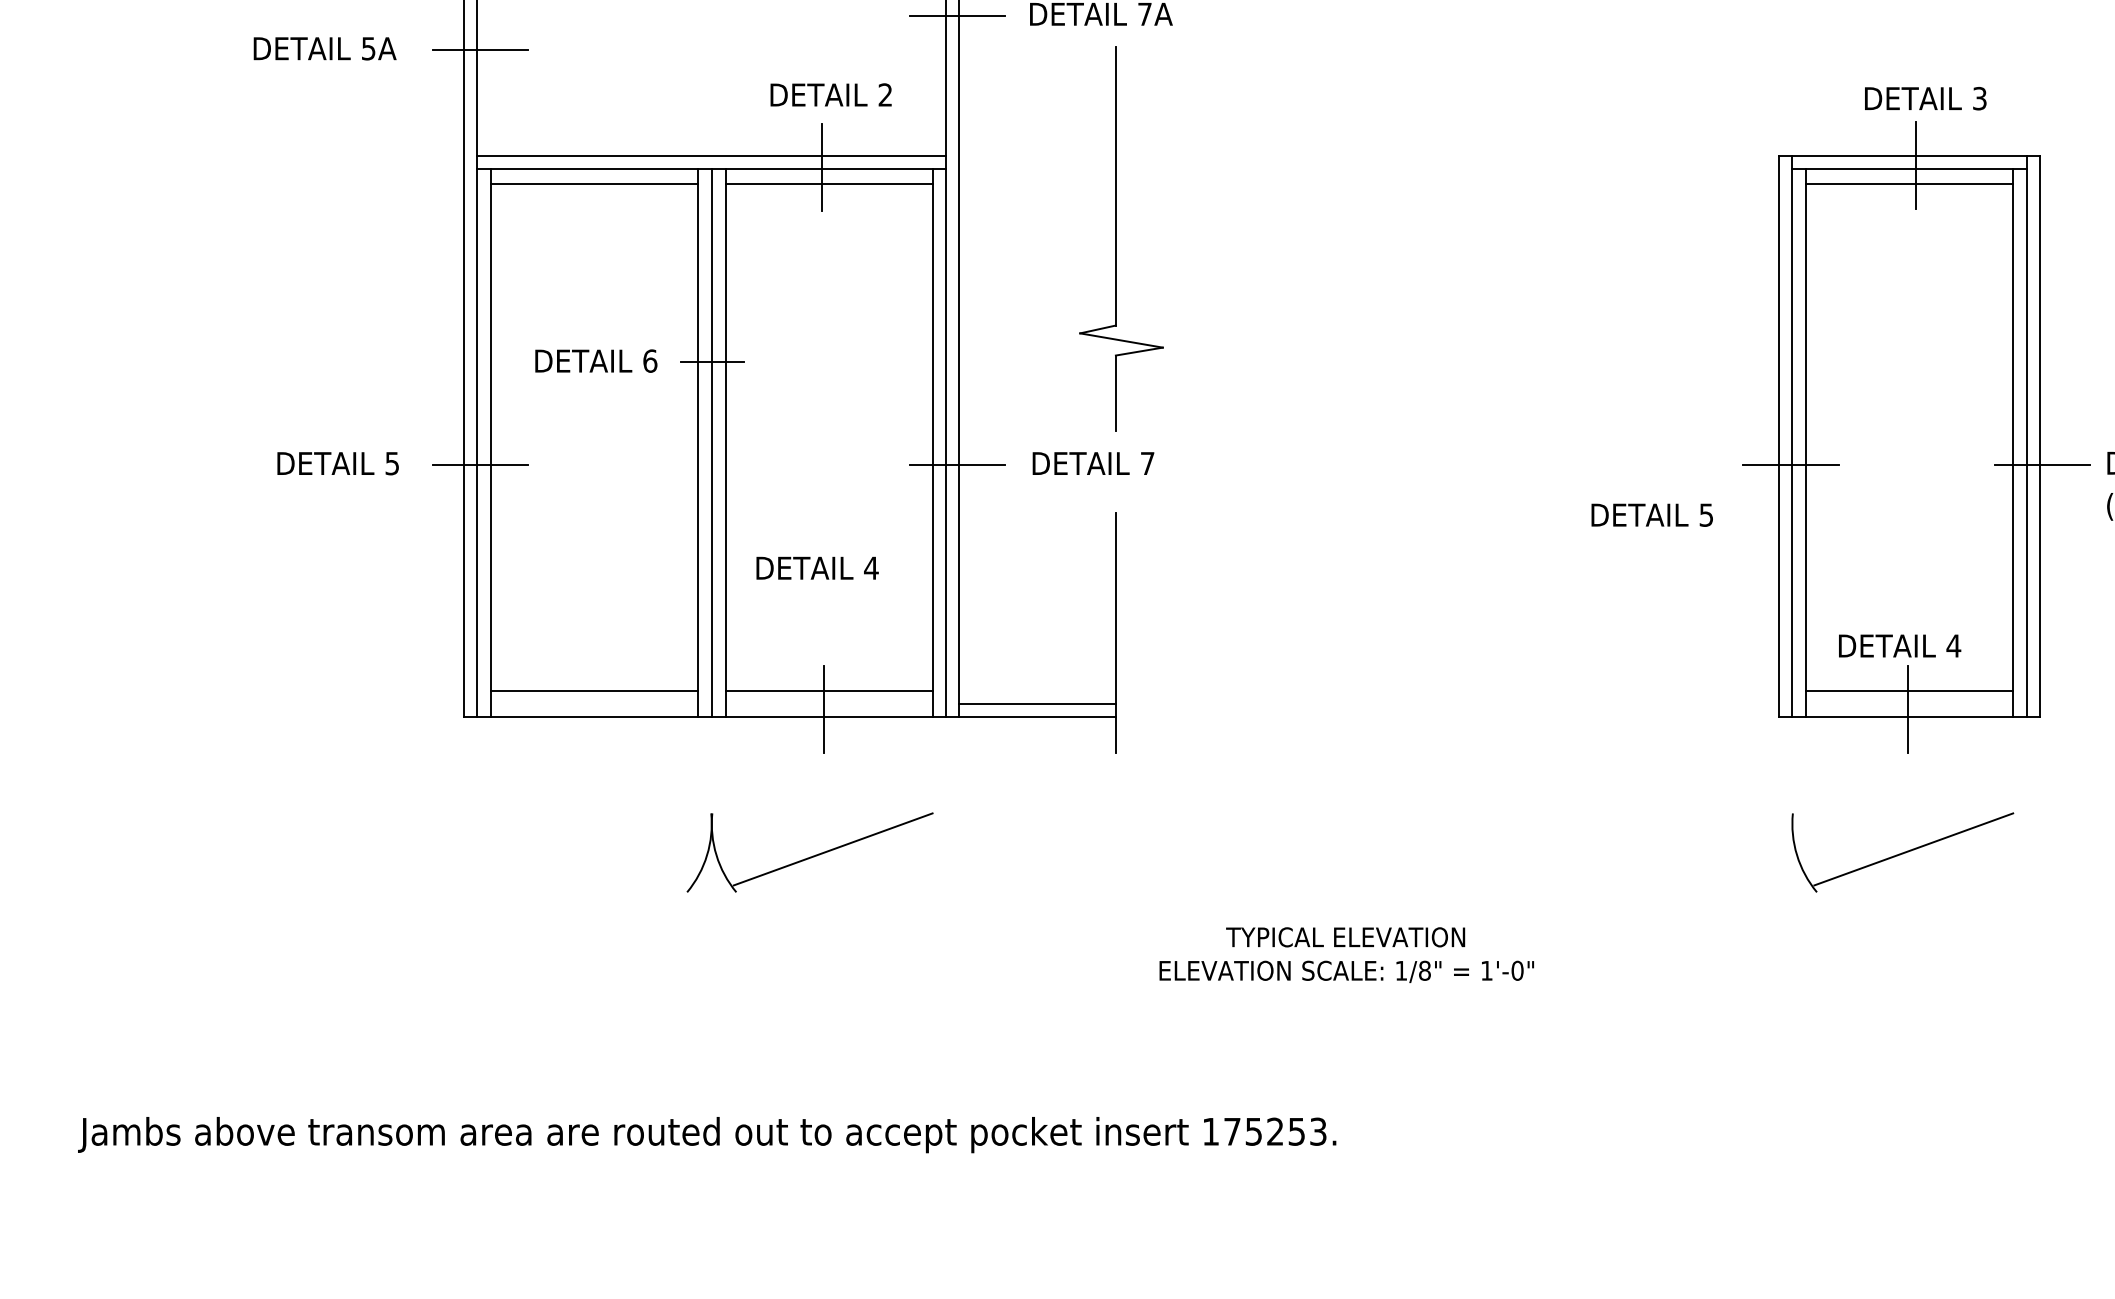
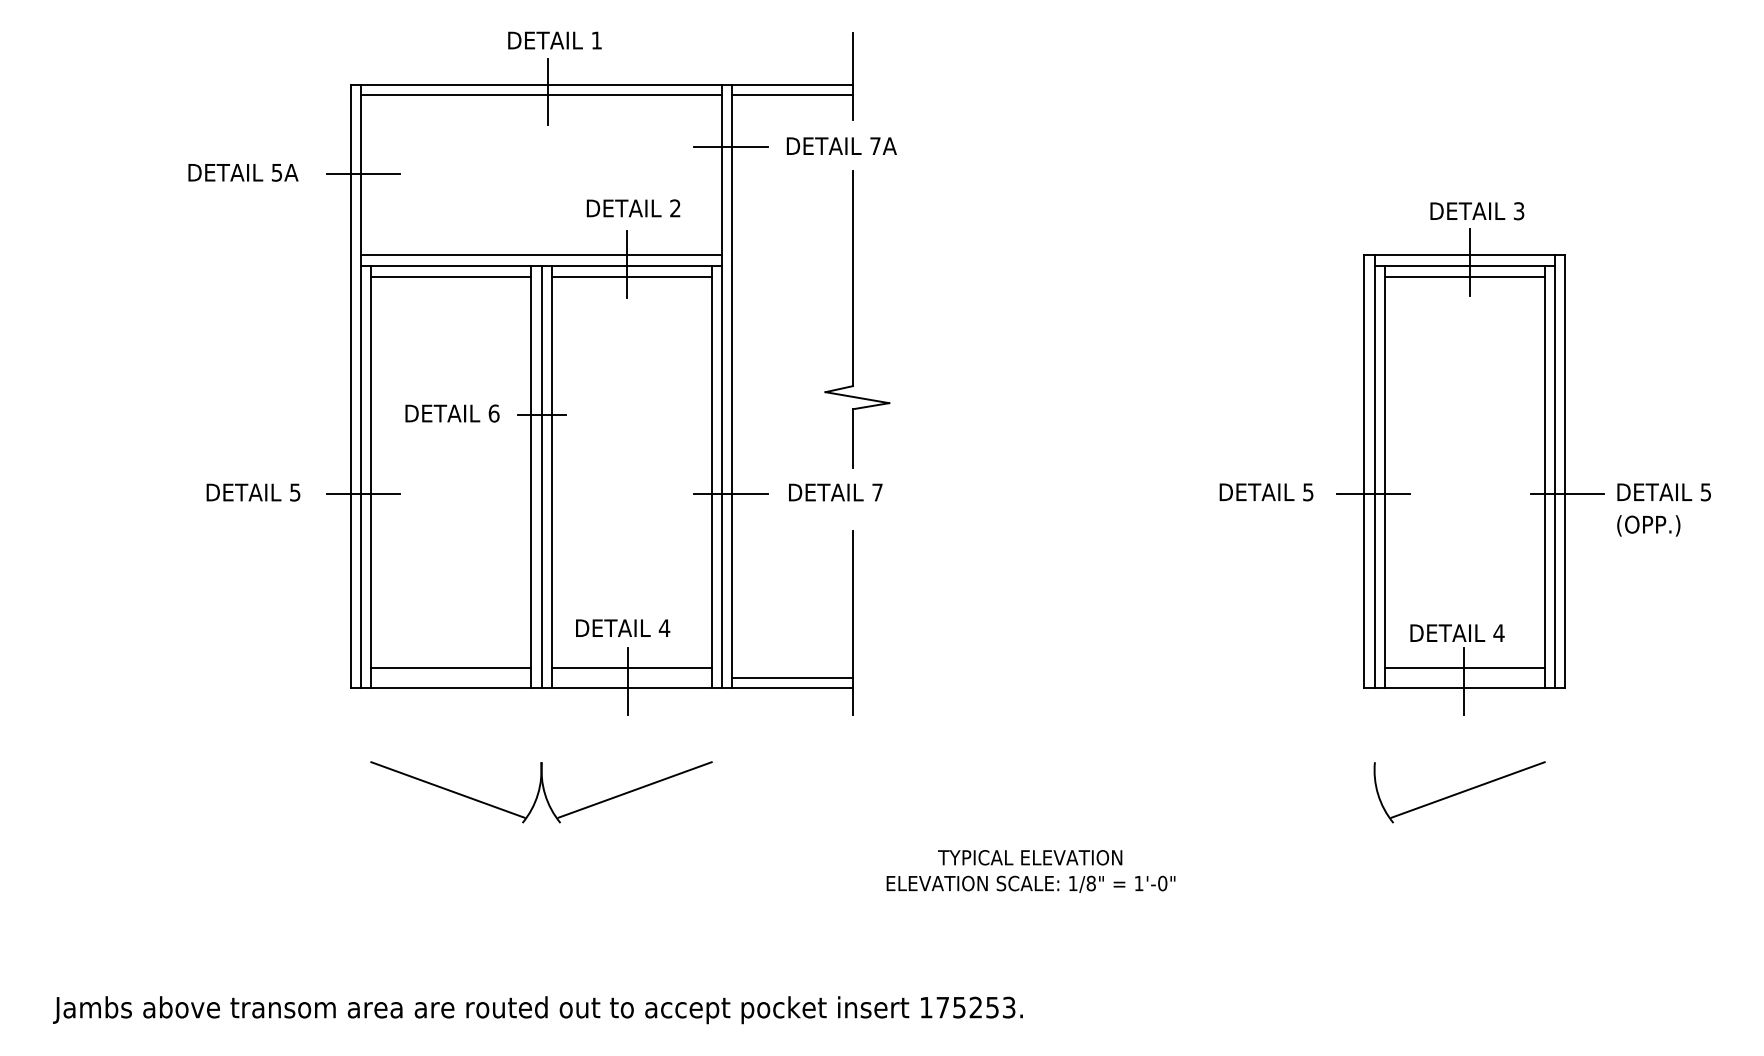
text: (1652, 515) -> (1266, 492), moved
text: (818, 567) -> (623, 627), moved
line: (589, 848) -> (447, 789), added

